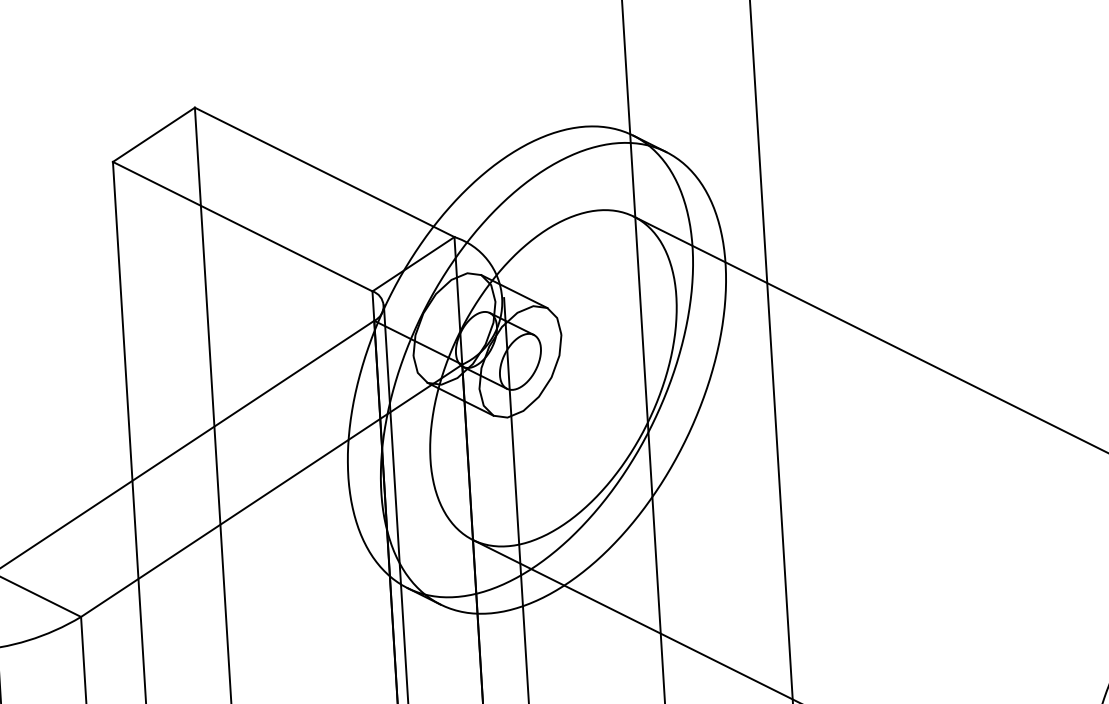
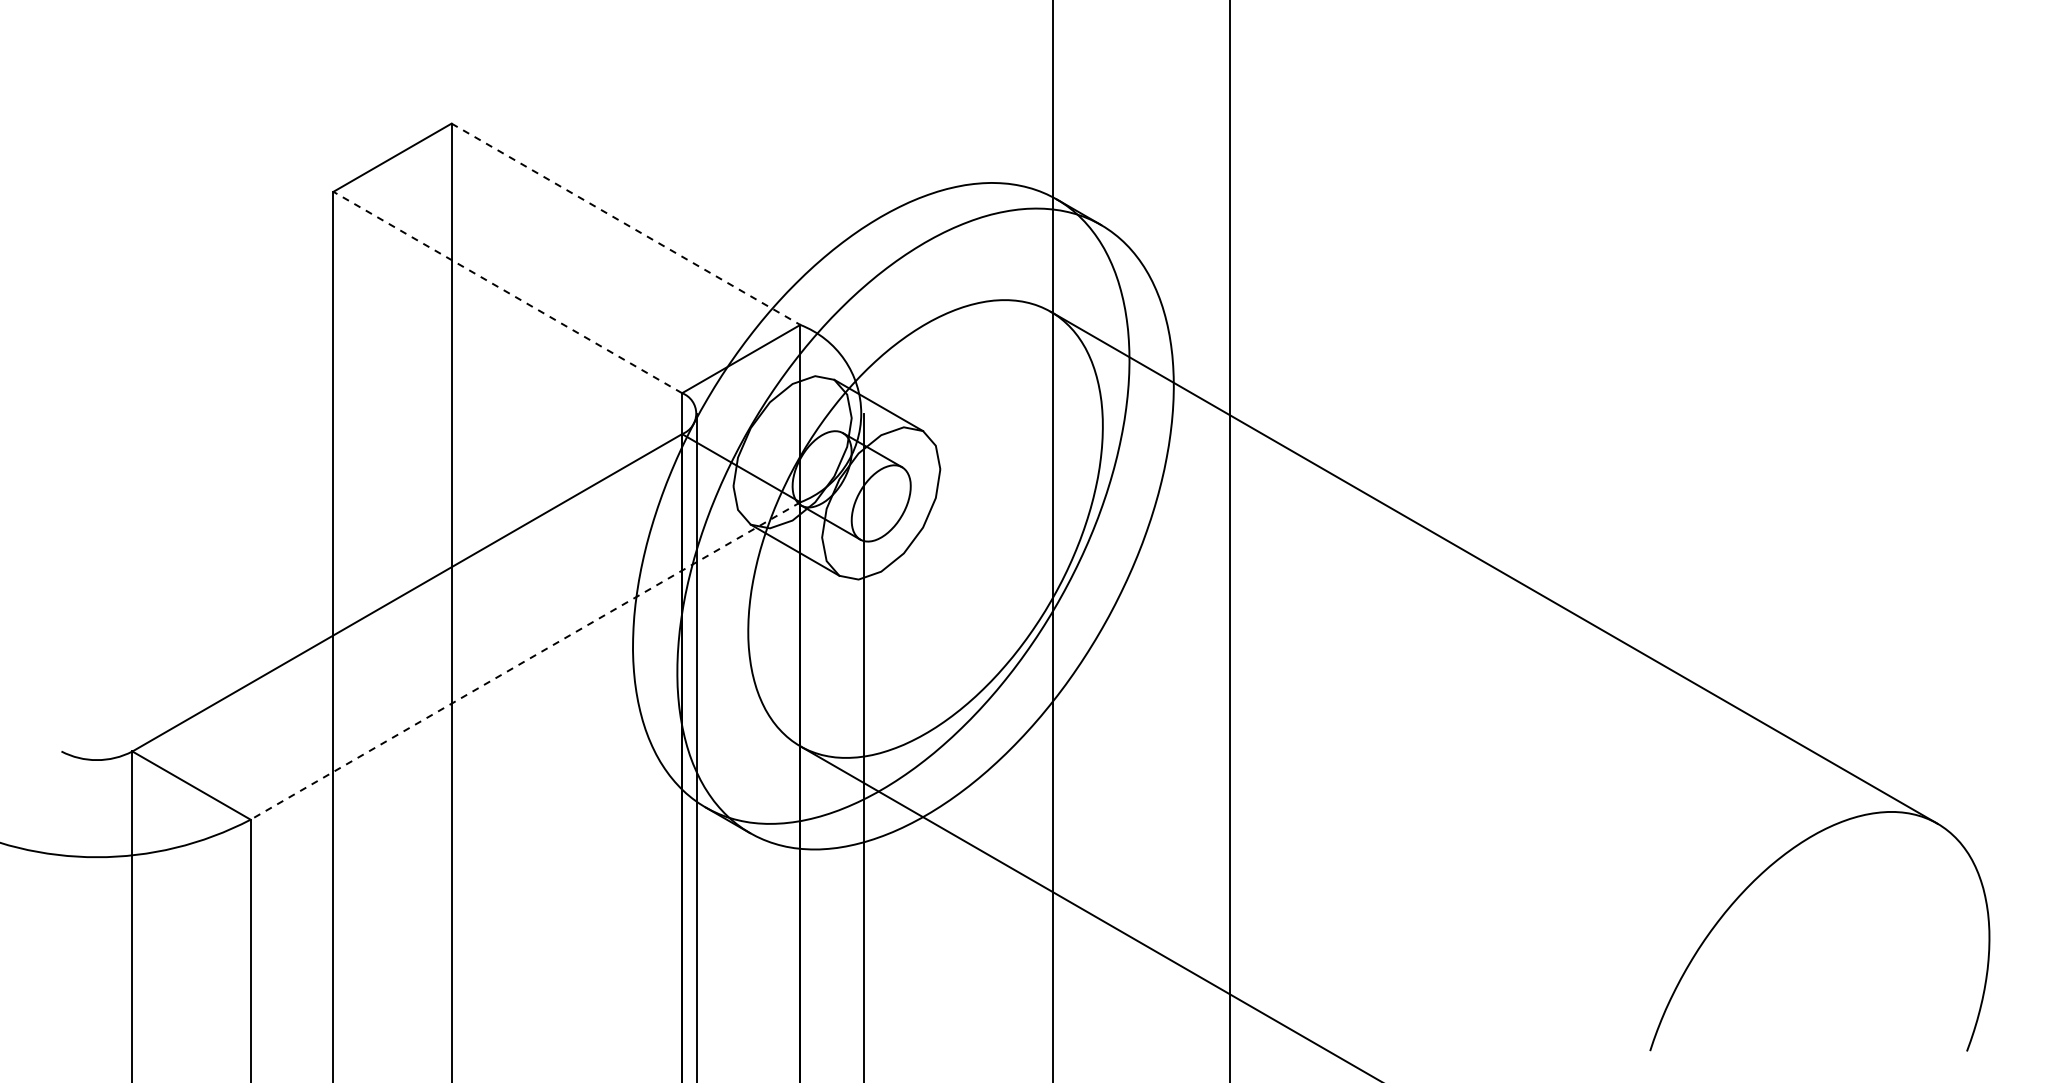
line: (325, 172) -> (626, 224), solid -> dashed
line: (242, 226) -> (507, 292), solid -> dashed
line: (271, 491) -> (525, 661), solid -> dashed

